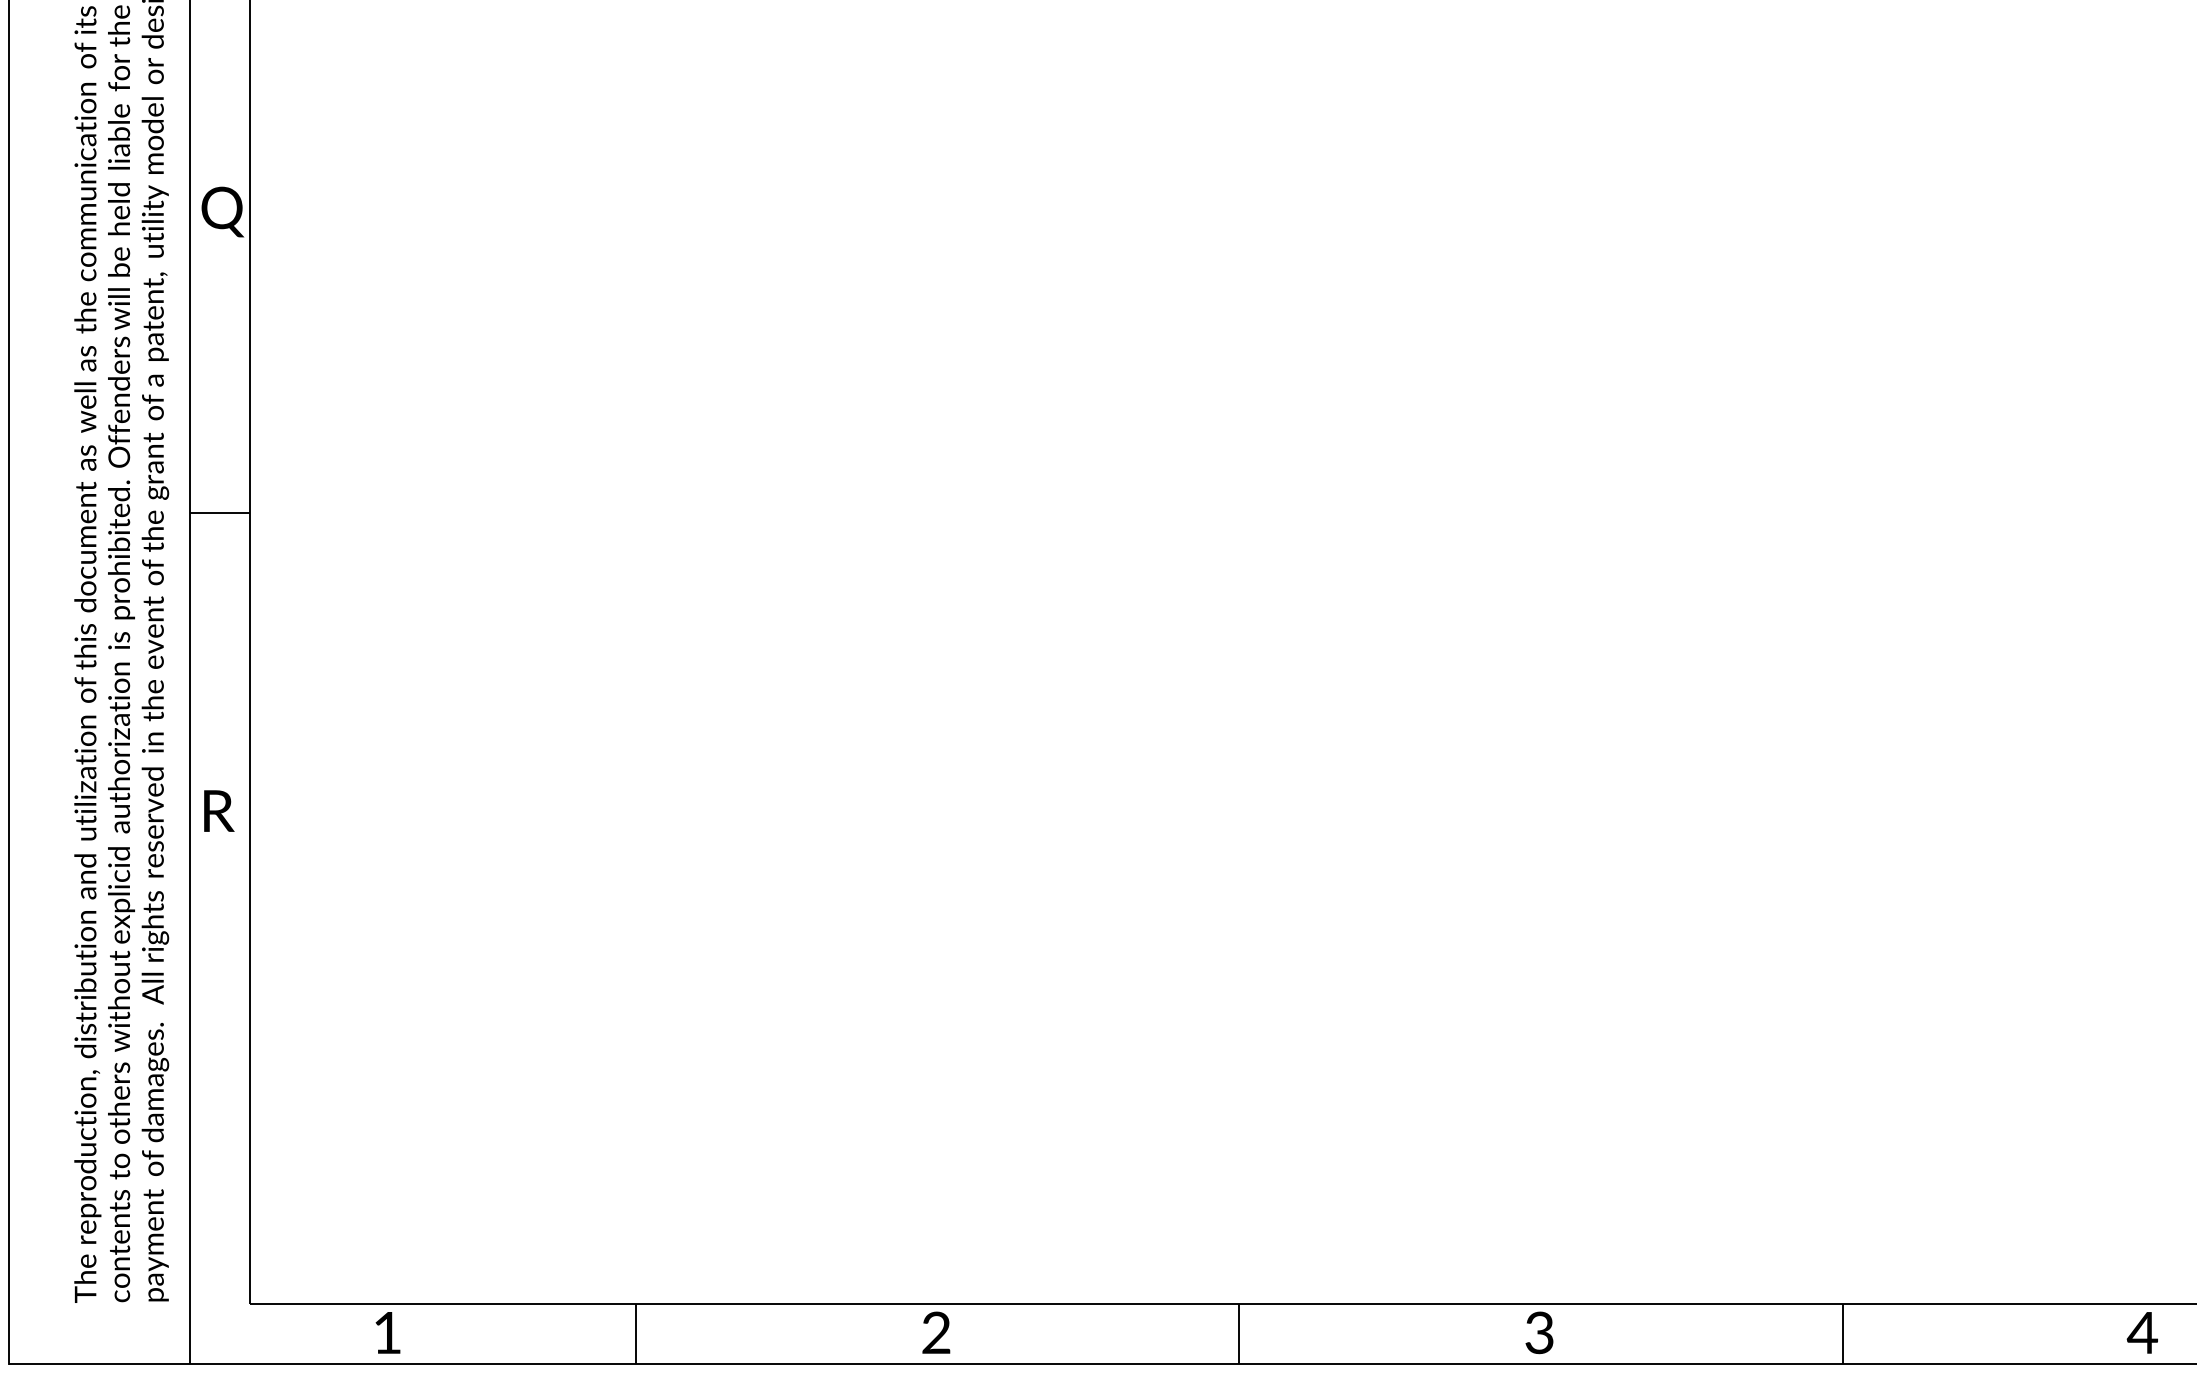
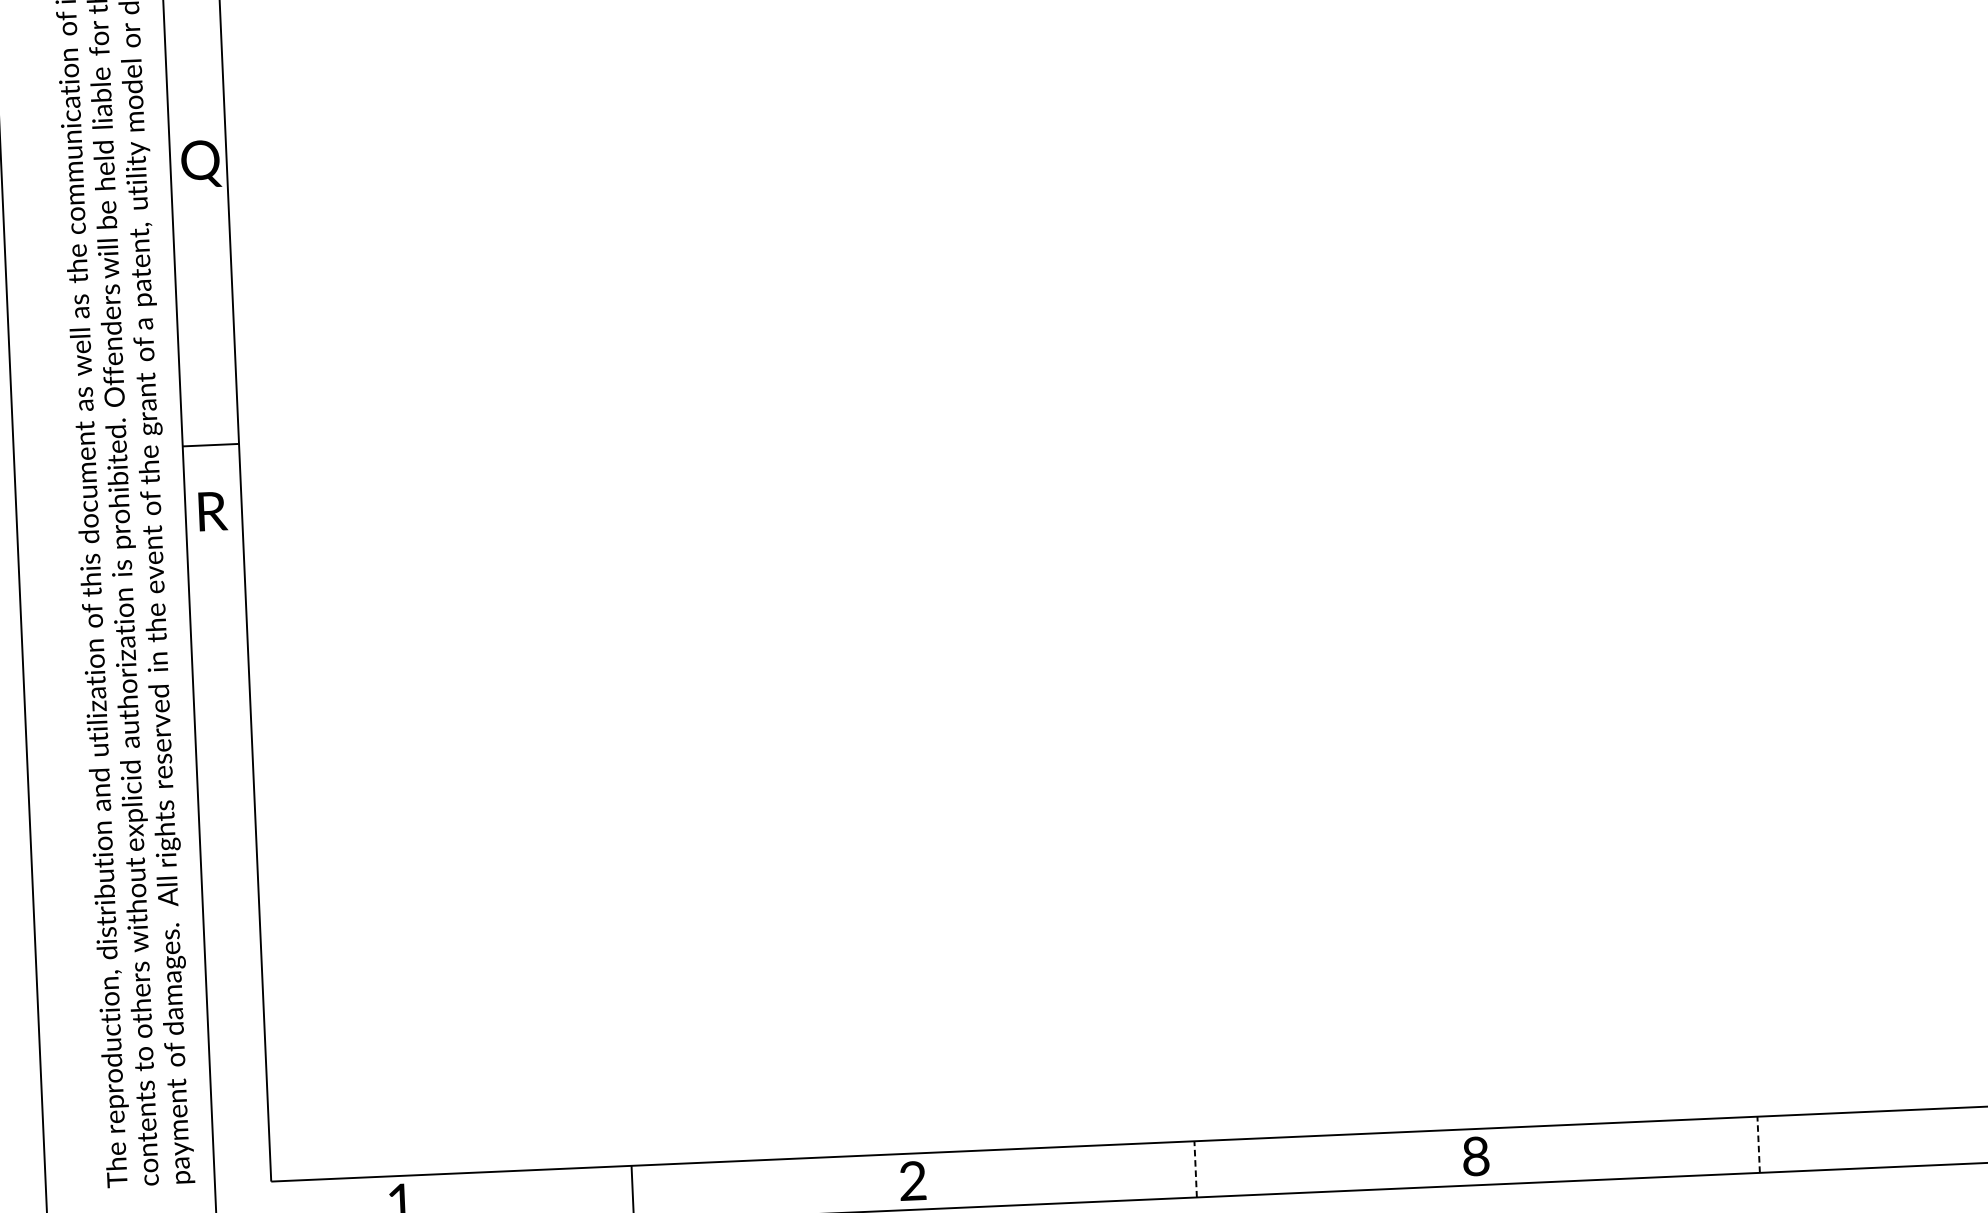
text: (219, 810) -> (213, 510), moved
text: (1539, 1332) -> (1475, 1156), 3 -> 8
line: (1239, 1333) -> (1195, 1169), solid -> dashed
line: (1842, 1333) -> (1758, 1144), solid -> dashed

